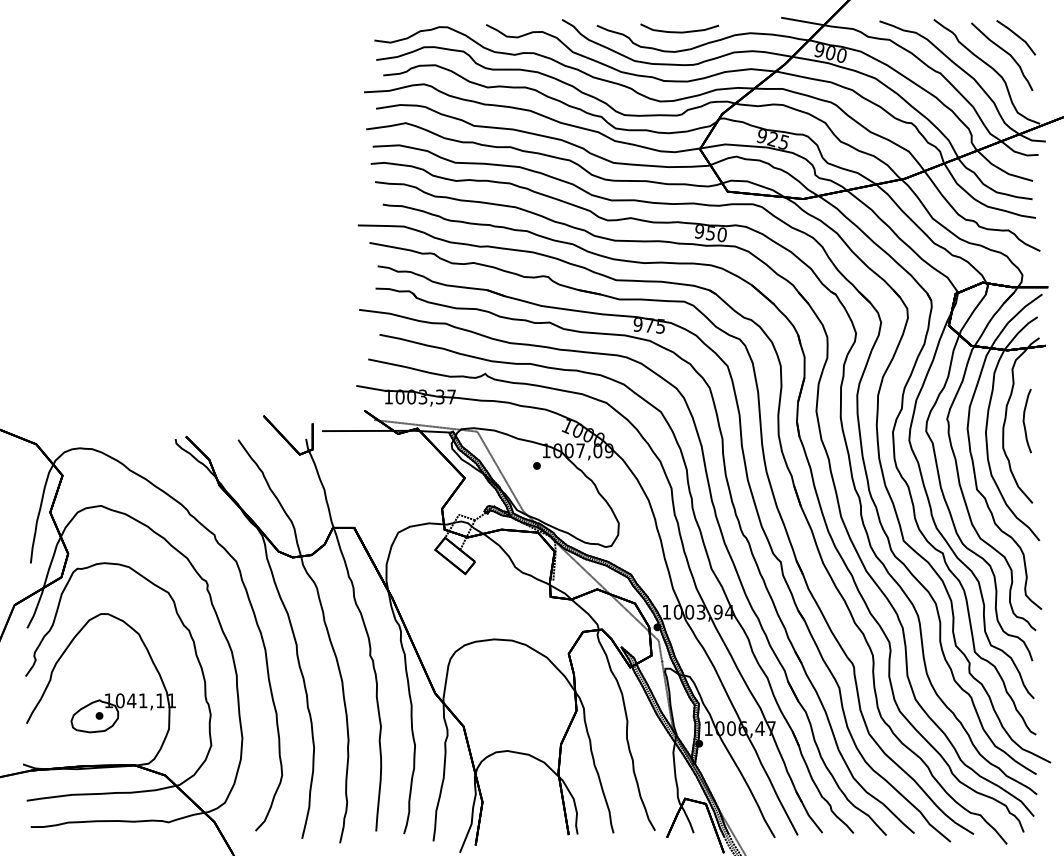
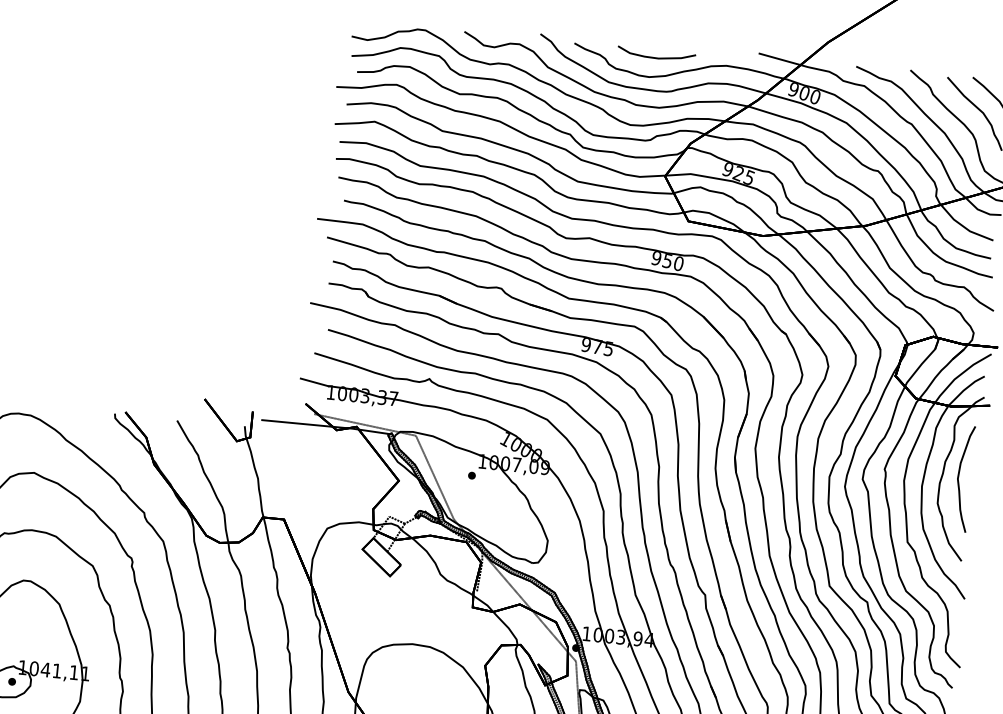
part: (1027, 420) -> (964, 478), size x1.67

